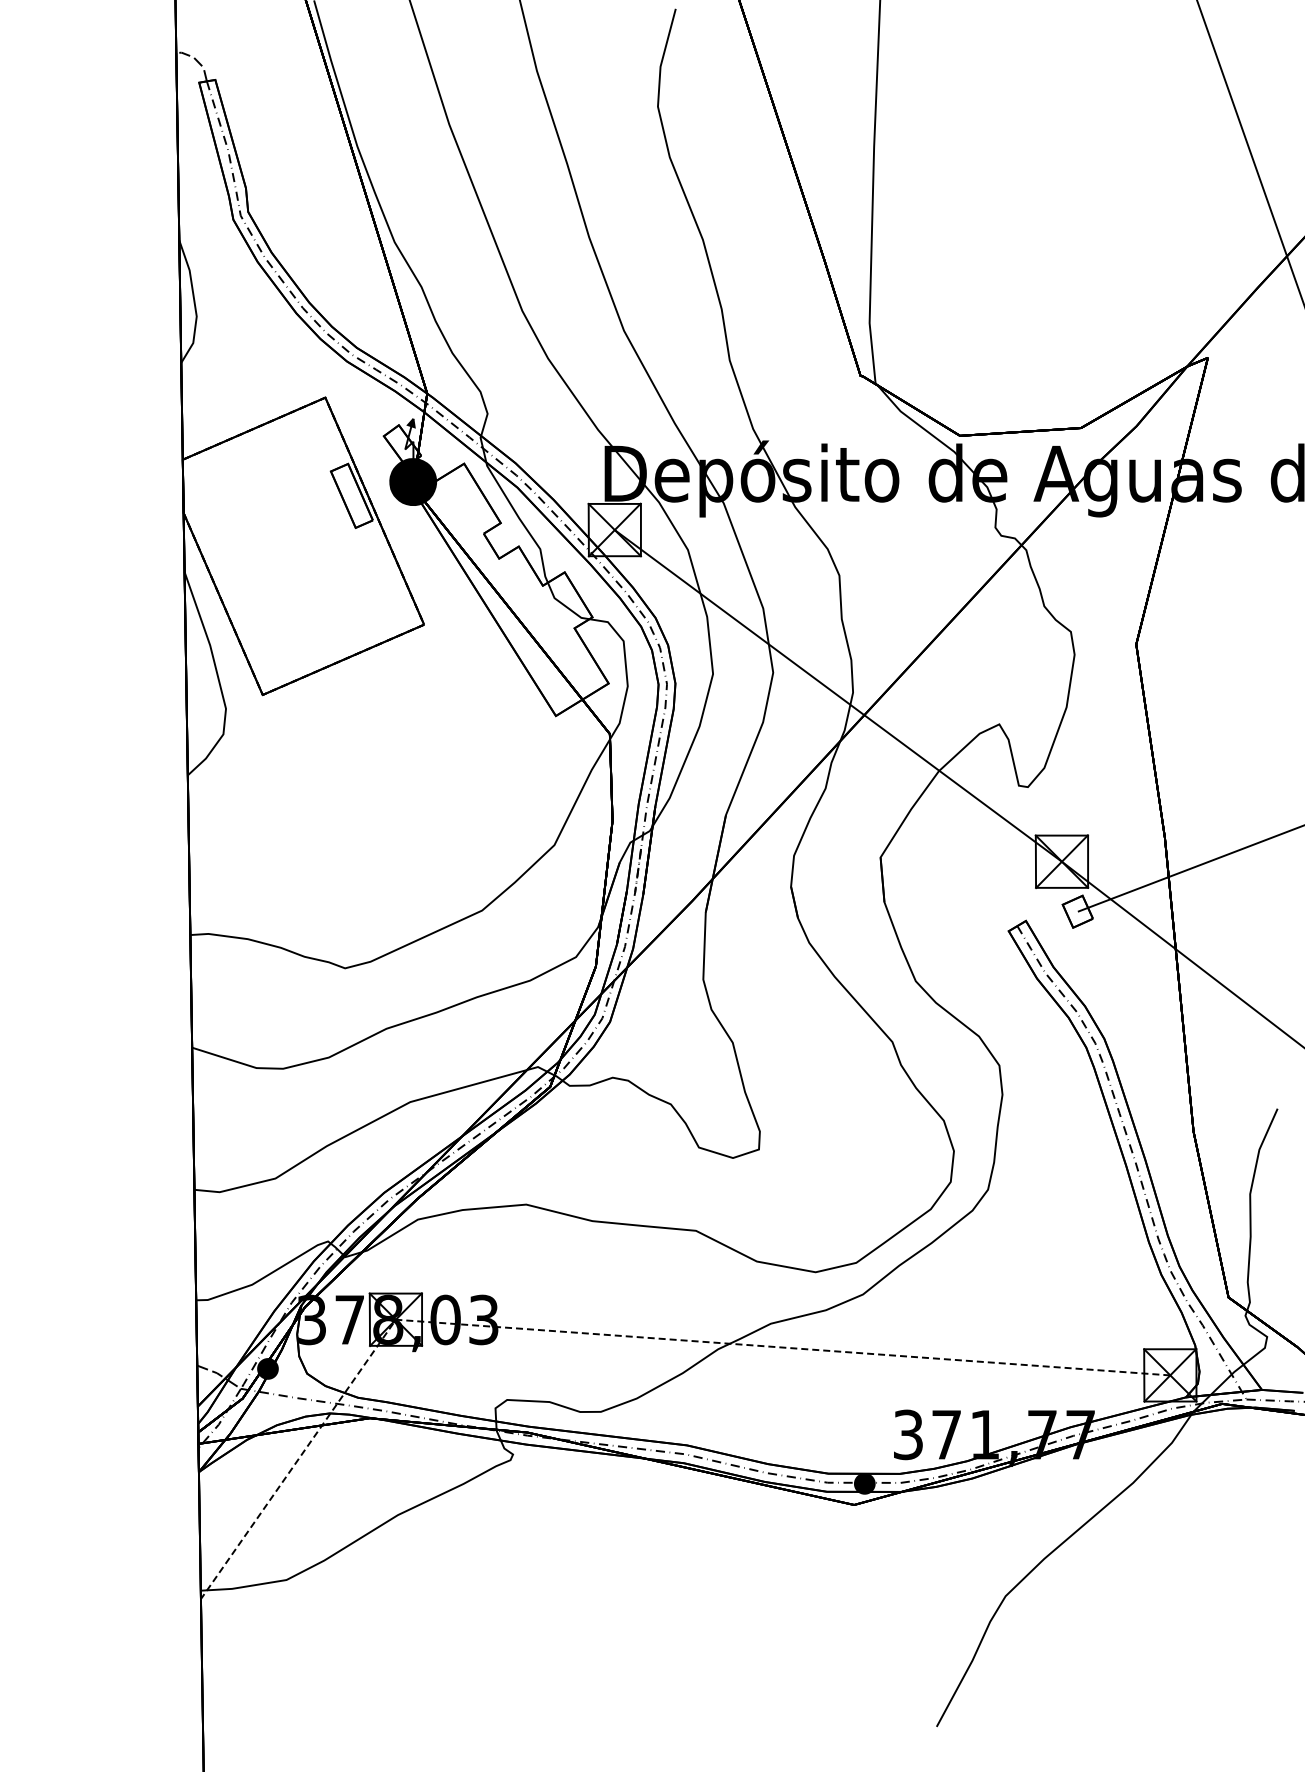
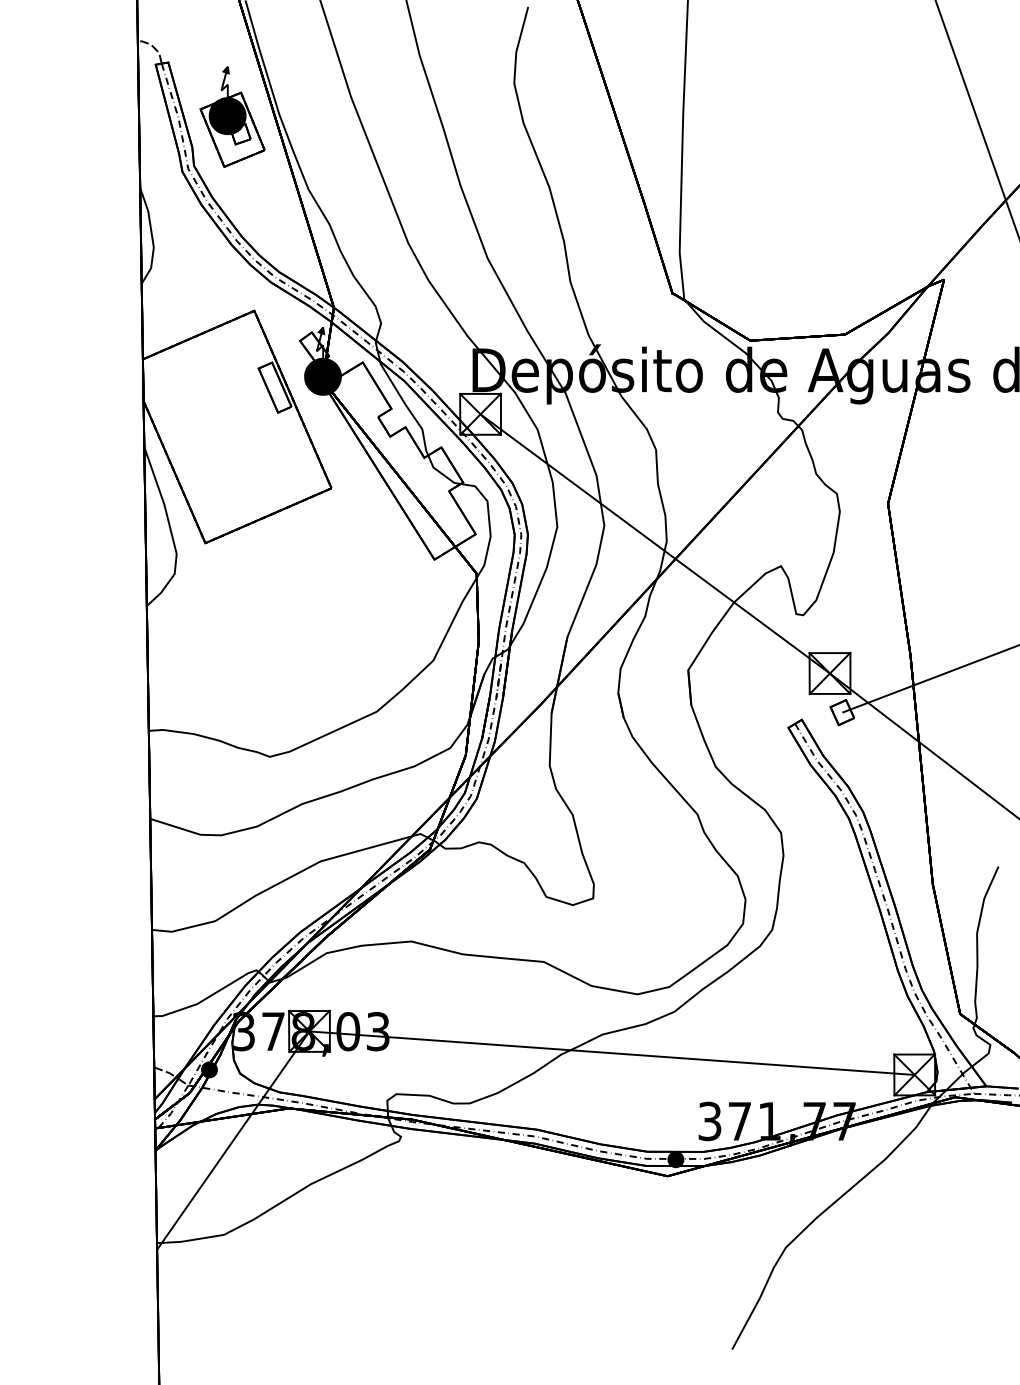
part: (297, 149) -> (232, 116), added
line: (612, 1335) -> (478, 1043), dashed -> solid

